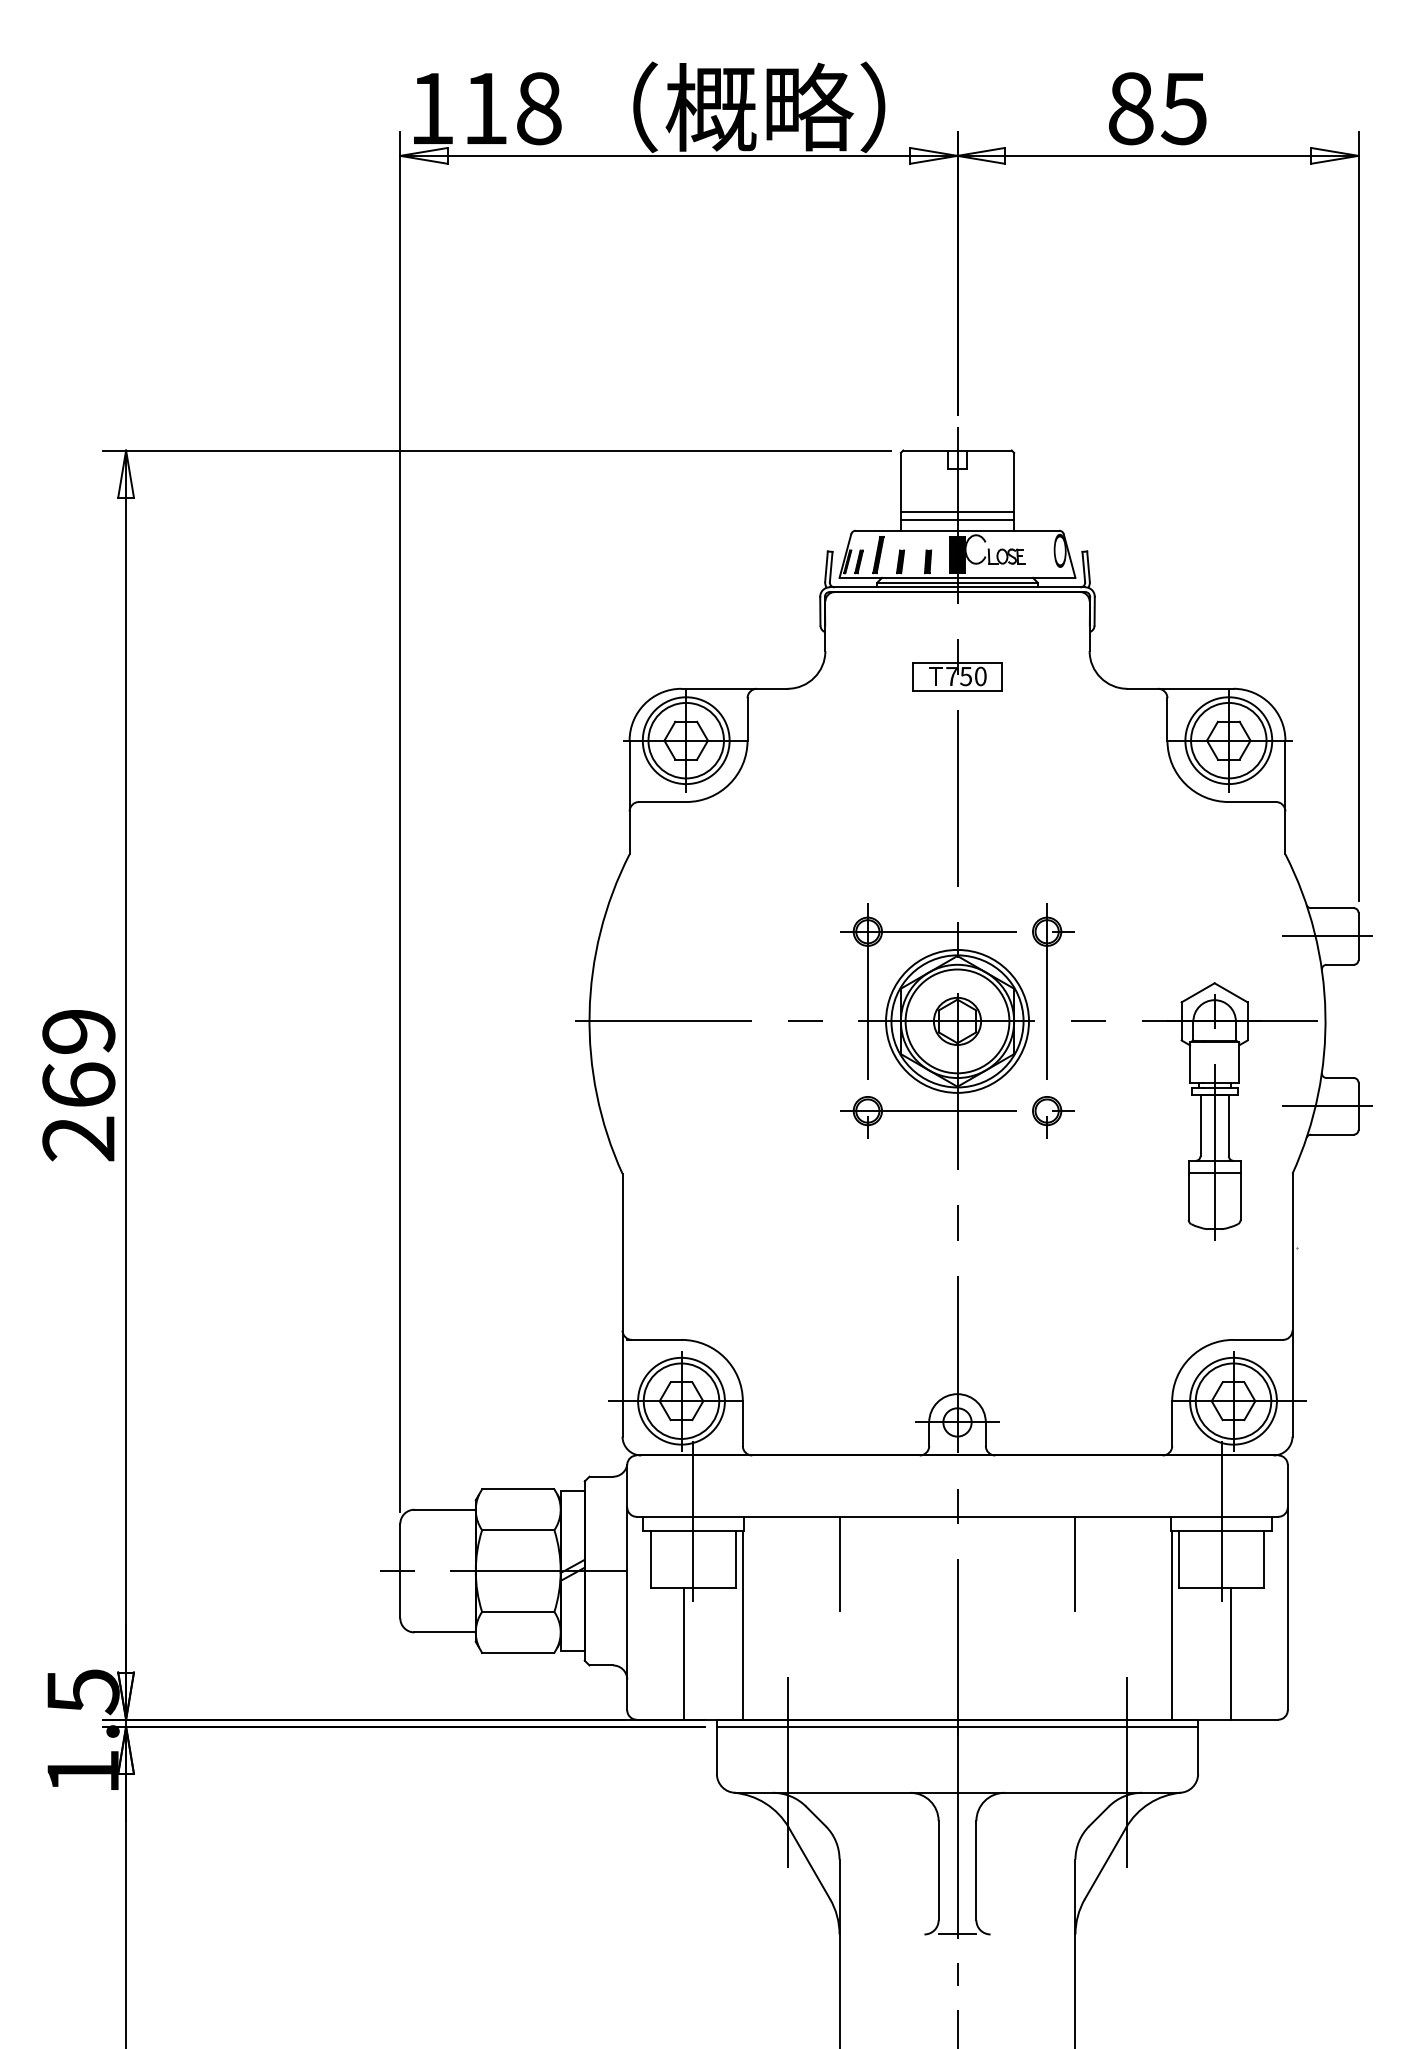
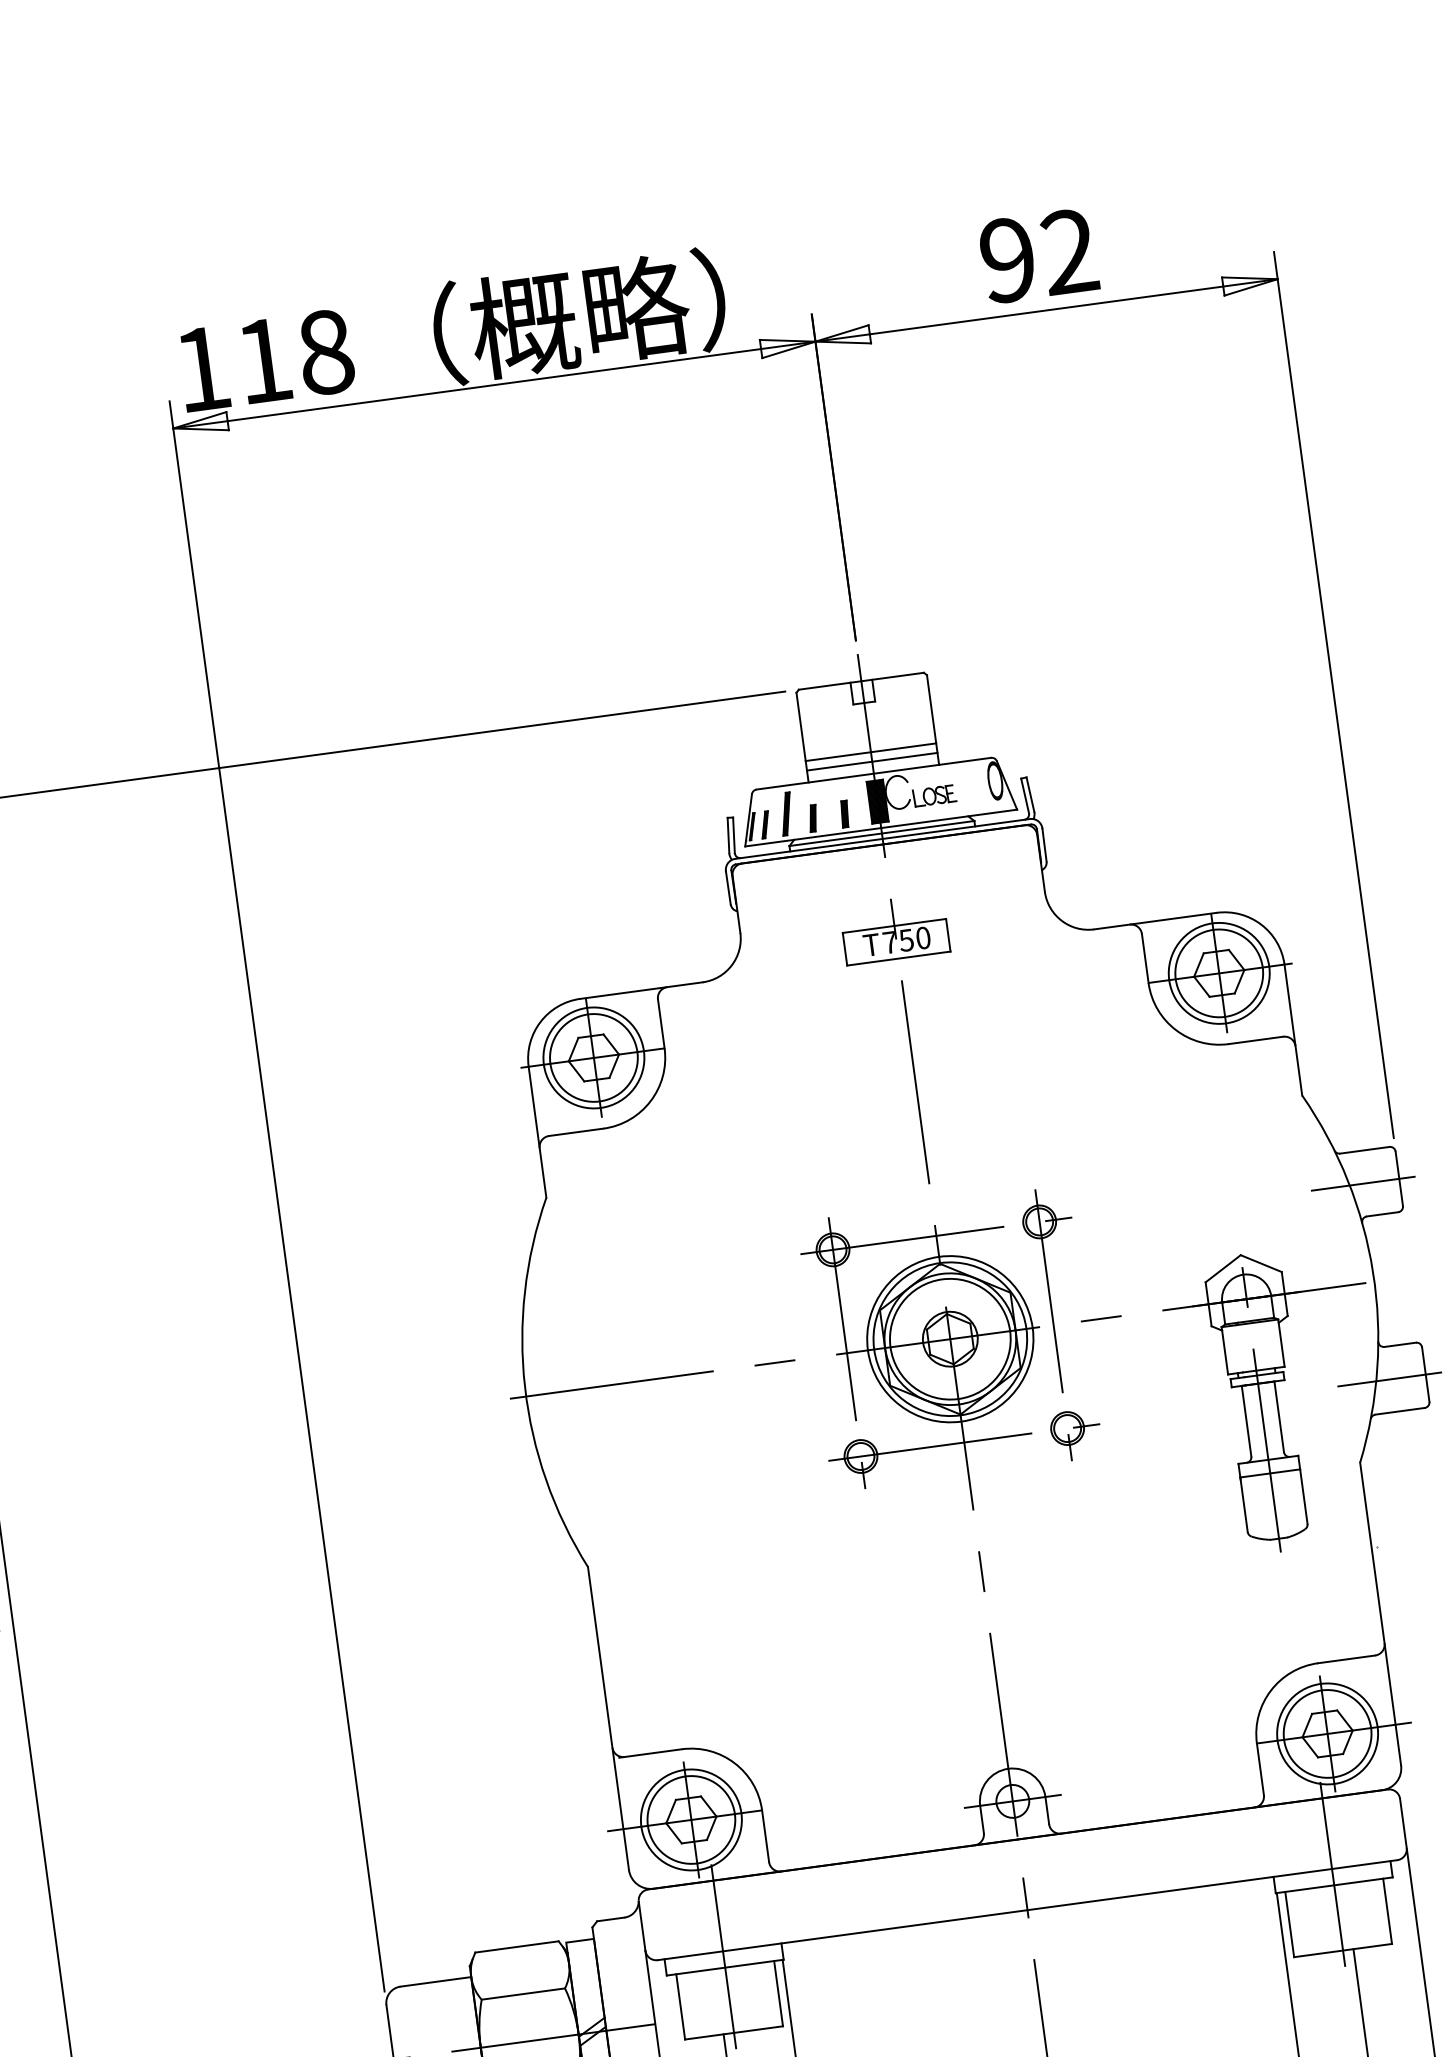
text: (1157, 108) -> (1038, 255), 85 -> 92
line: (839, 1563) -> (898, 1982), removed
line: (1075, 1563) -> (1170, 1945), removed

